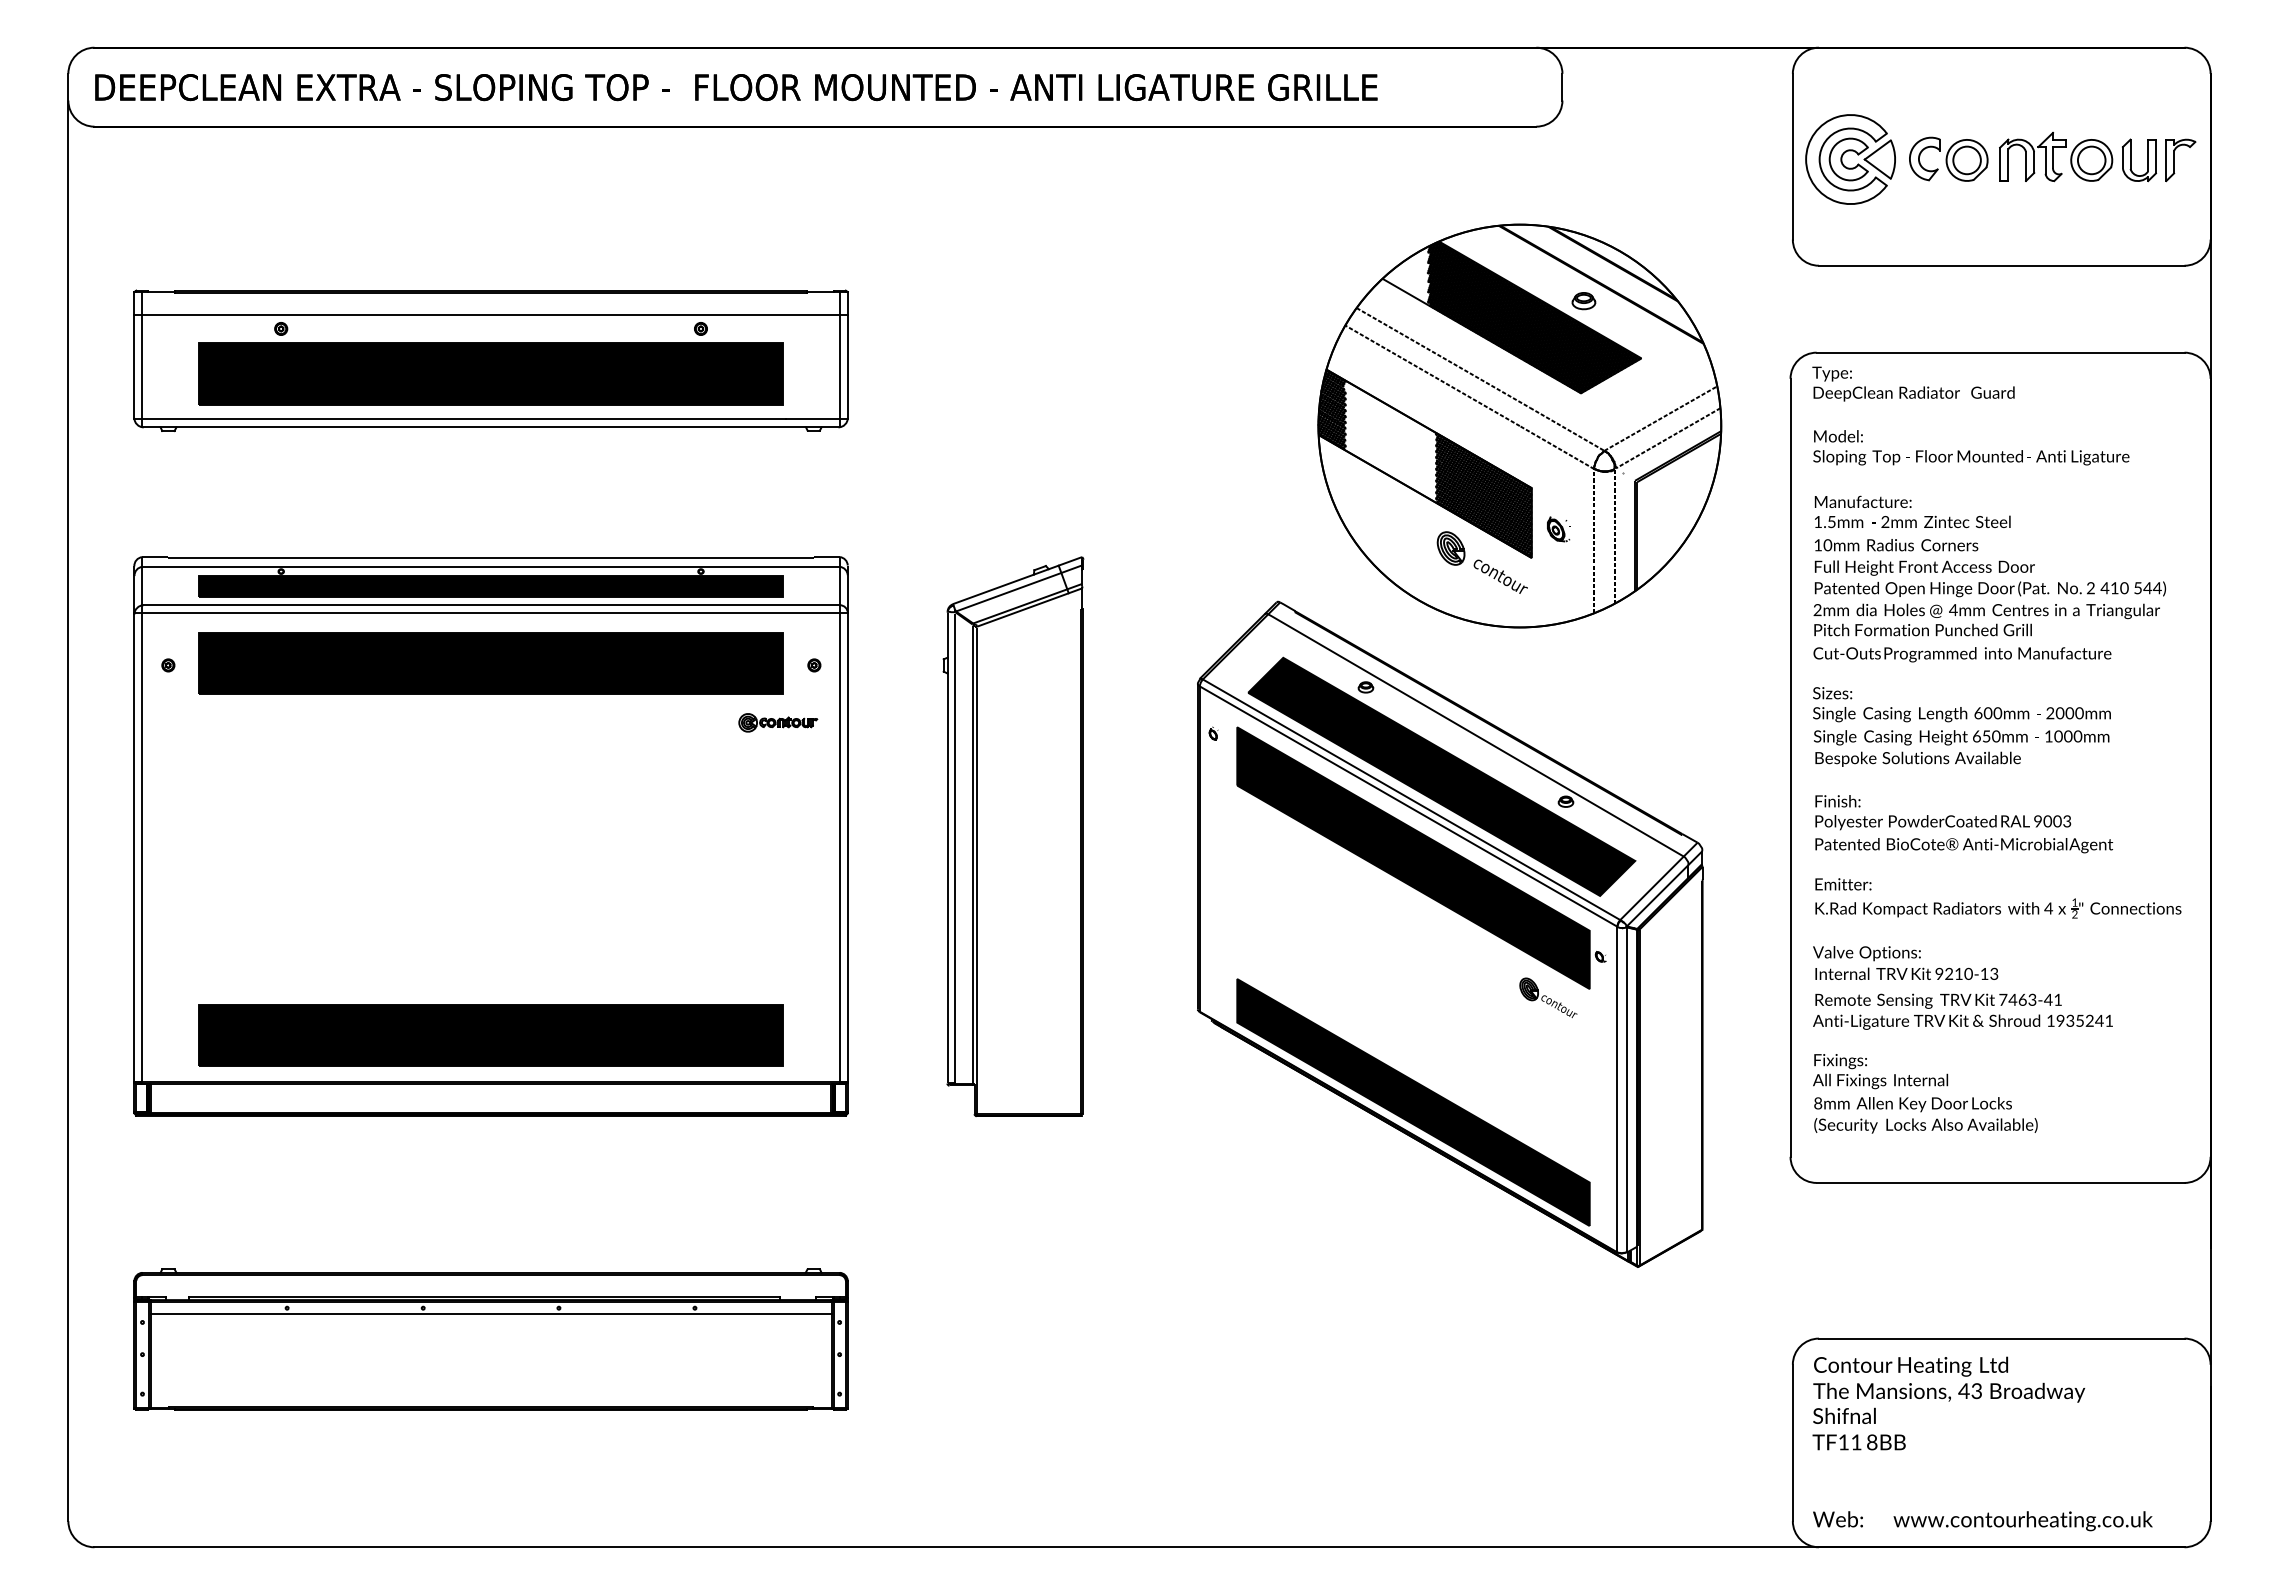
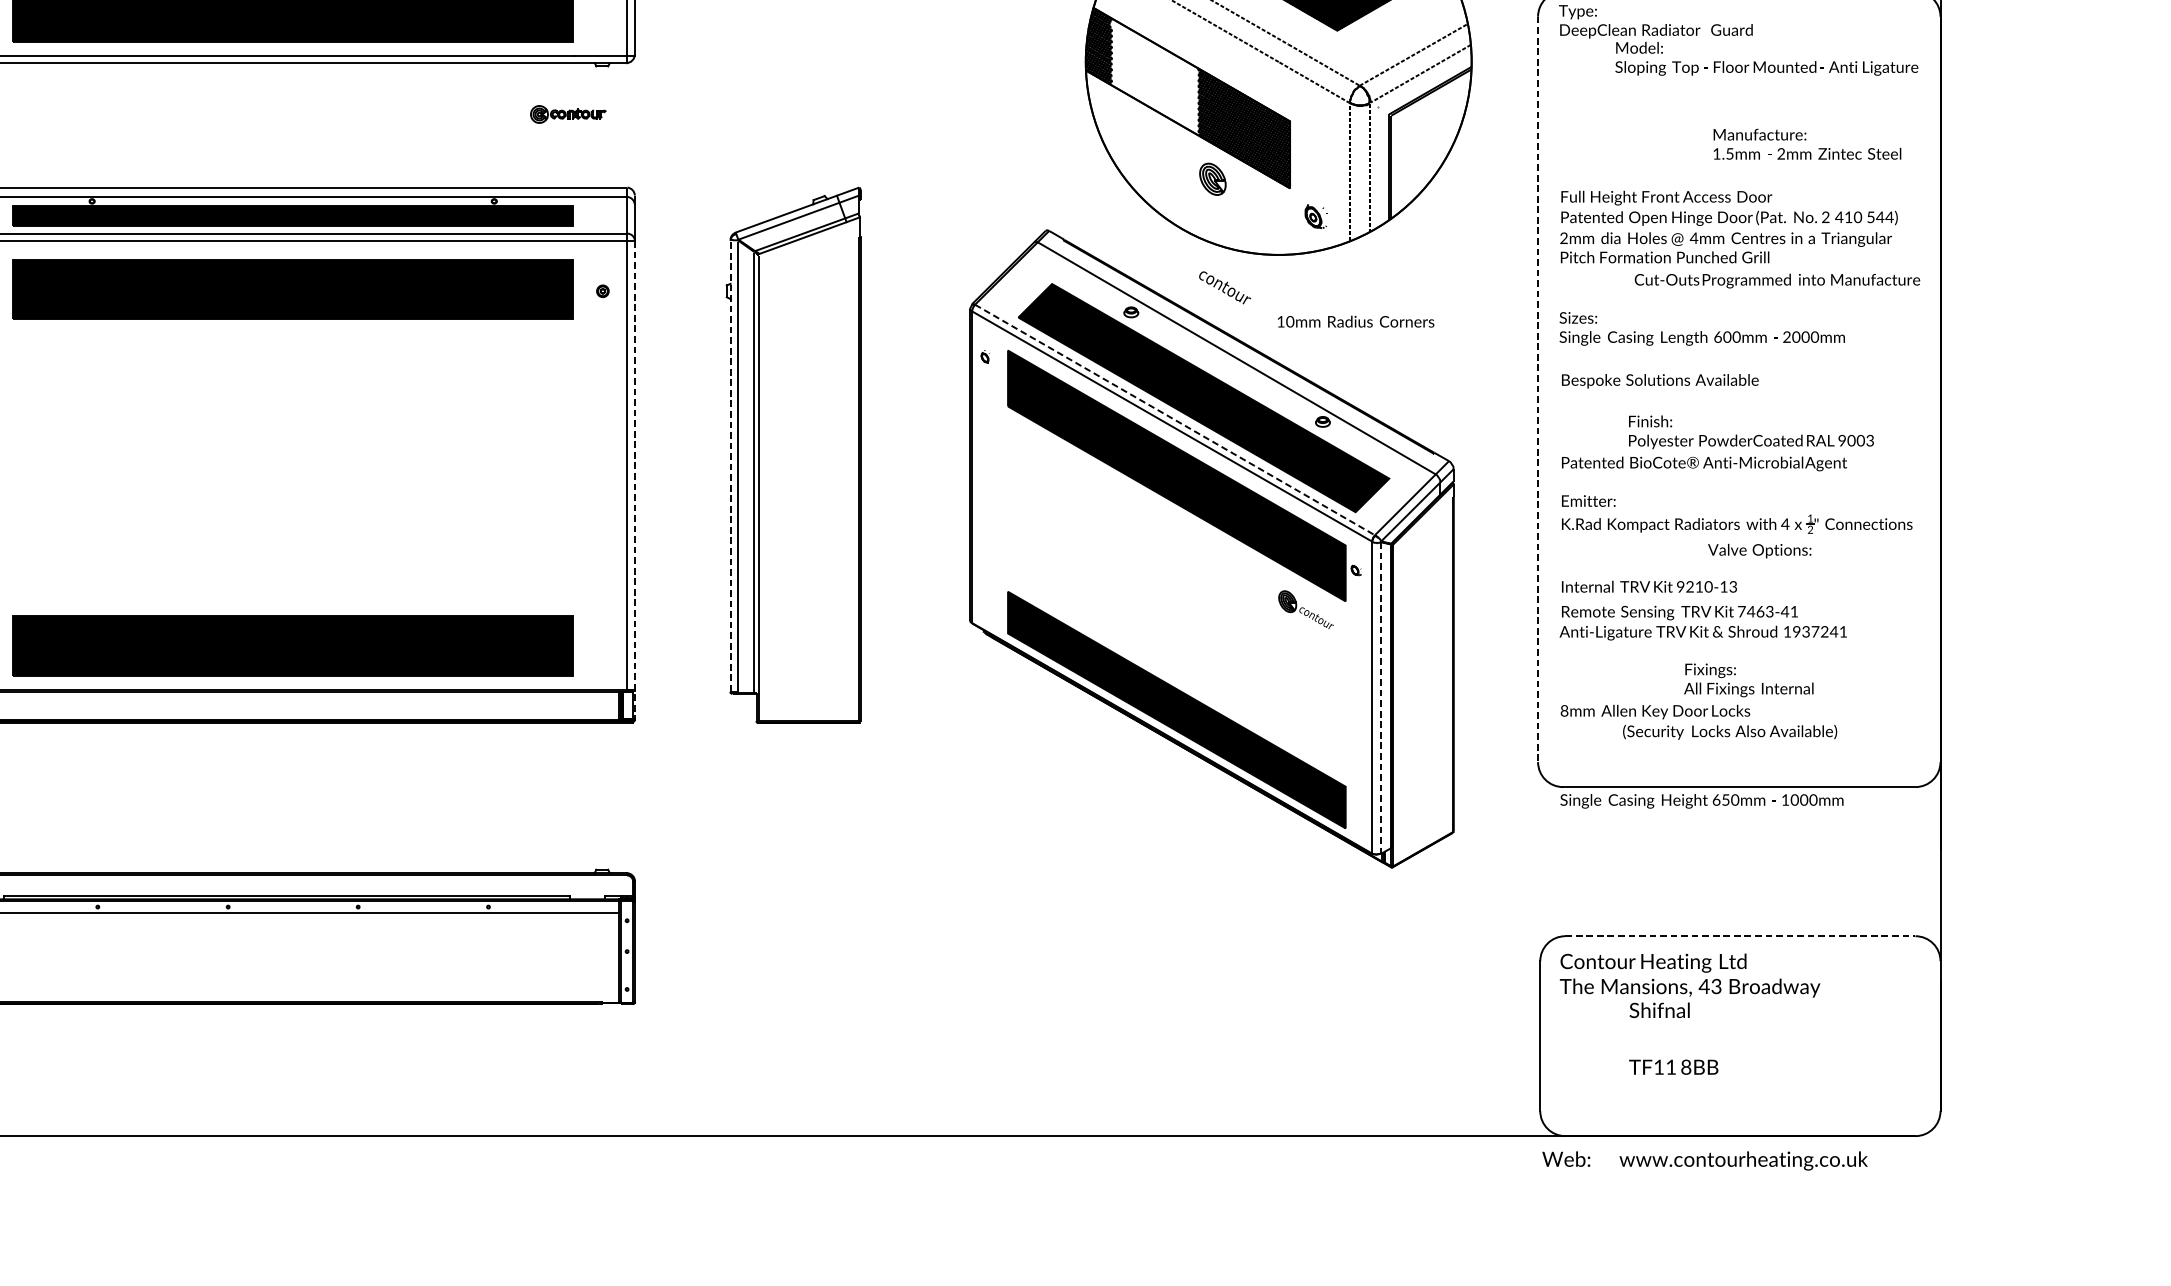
text: (1971, 447) -> (1766, 58), moved
text: (1912, 511) -> (1807, 143), moved
part: (1558, 529) -> (1315, 216), moved
text: (1896, 545) -> (1356, 322), moved
text: (1500, 576) -> (1224, 287), moved
text: (1962, 654) -> (1777, 280), moved
part: (778, 722) -> (568, 114), moved
text: (1961, 737) -> (1701, 801), moved
line: (1790, 767) -> (1538, 389), solid -> dashed
line: (1411, 799) -> (1174, 419), solid -> dashed
text: (1943, 812) -> (1751, 432), moved
line: (947, 847) -> (730, 465), solid -> dashed
line: (847, 862) -> (634, 480), solid -> dashed
text: (1866, 953) -> (1759, 551), moved
text: (2080, 1020) -> (1815, 631), 1935241 -> 1937241
text: (1880, 1071) -> (1748, 680), moved
line: (1626, 1090) -> (1380, 698), solid -> dashed
text: (1925, 1125) -> (1729, 732), moved
line: (2001, 1338) -> (1740, 936), solid -> dashed
text: (1844, 1415) -> (1659, 1009), moved
text: (1858, 1442) -> (1673, 1067), moved
text: (1982, 1521) -> (1704, 1161), moved

